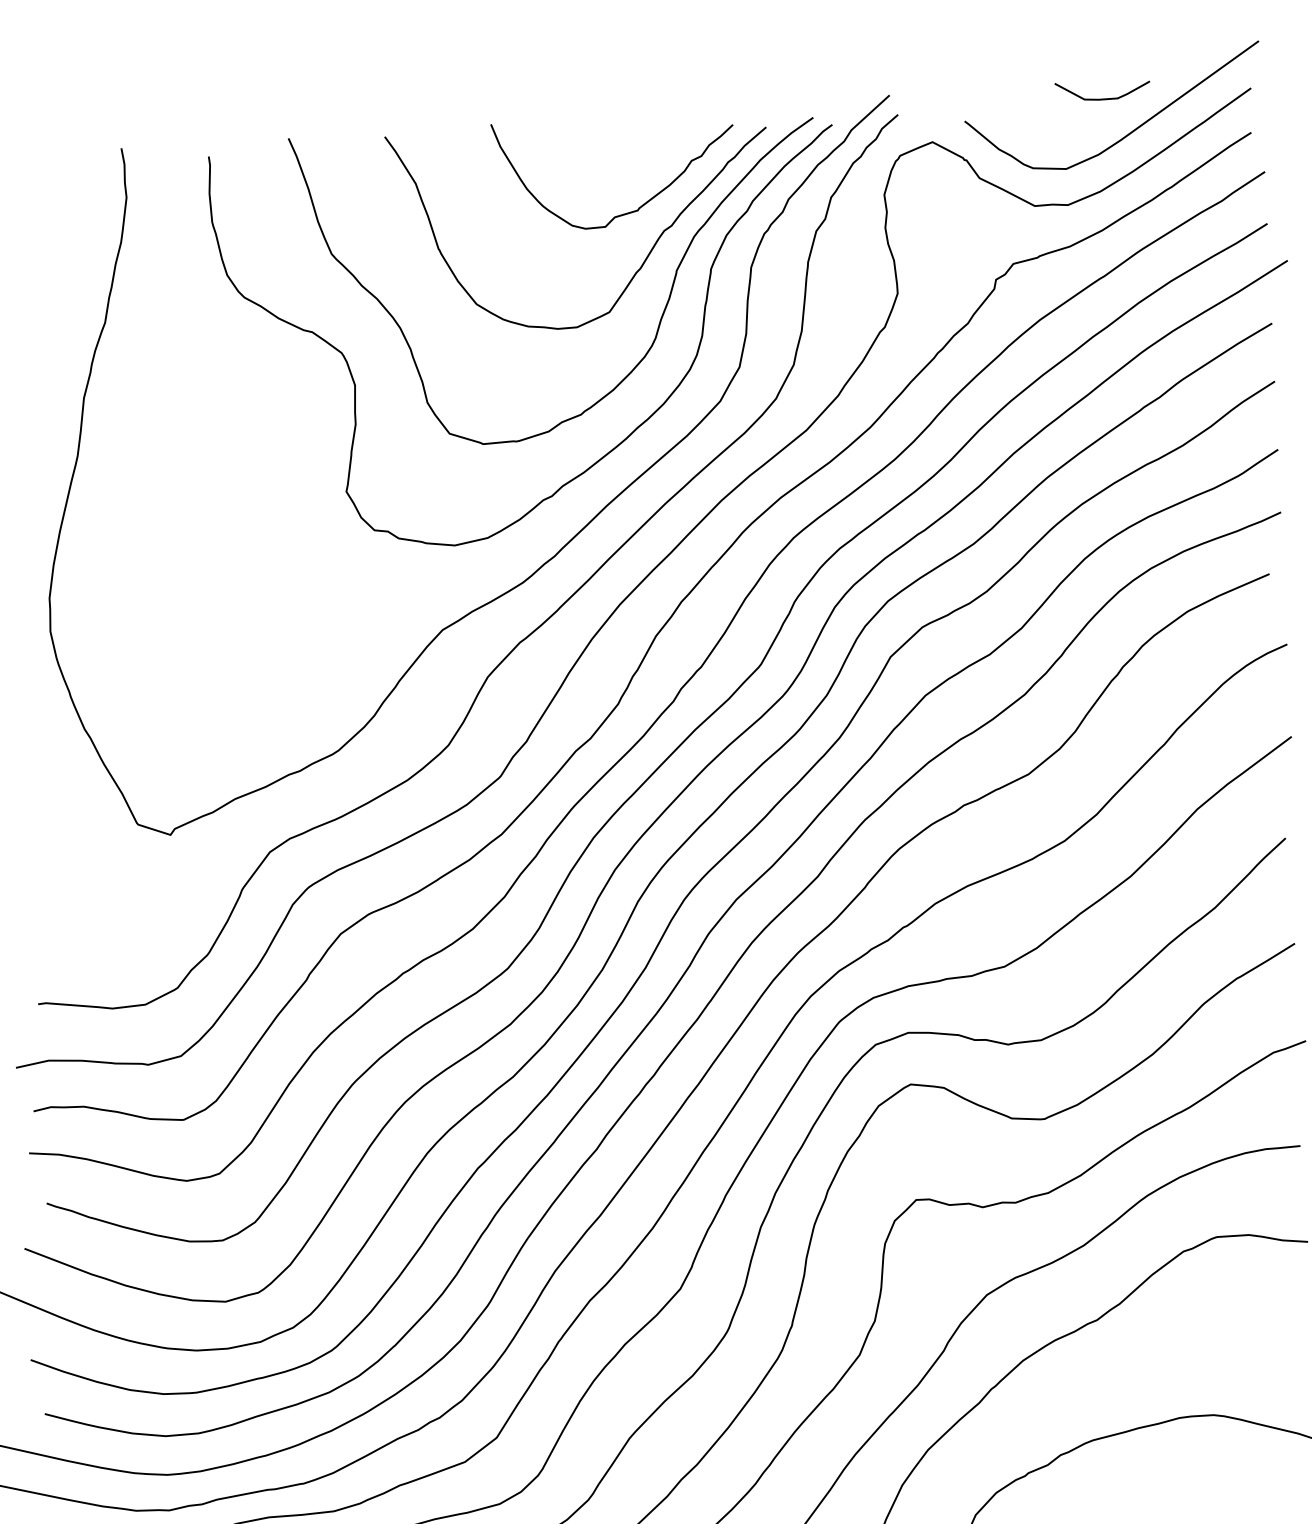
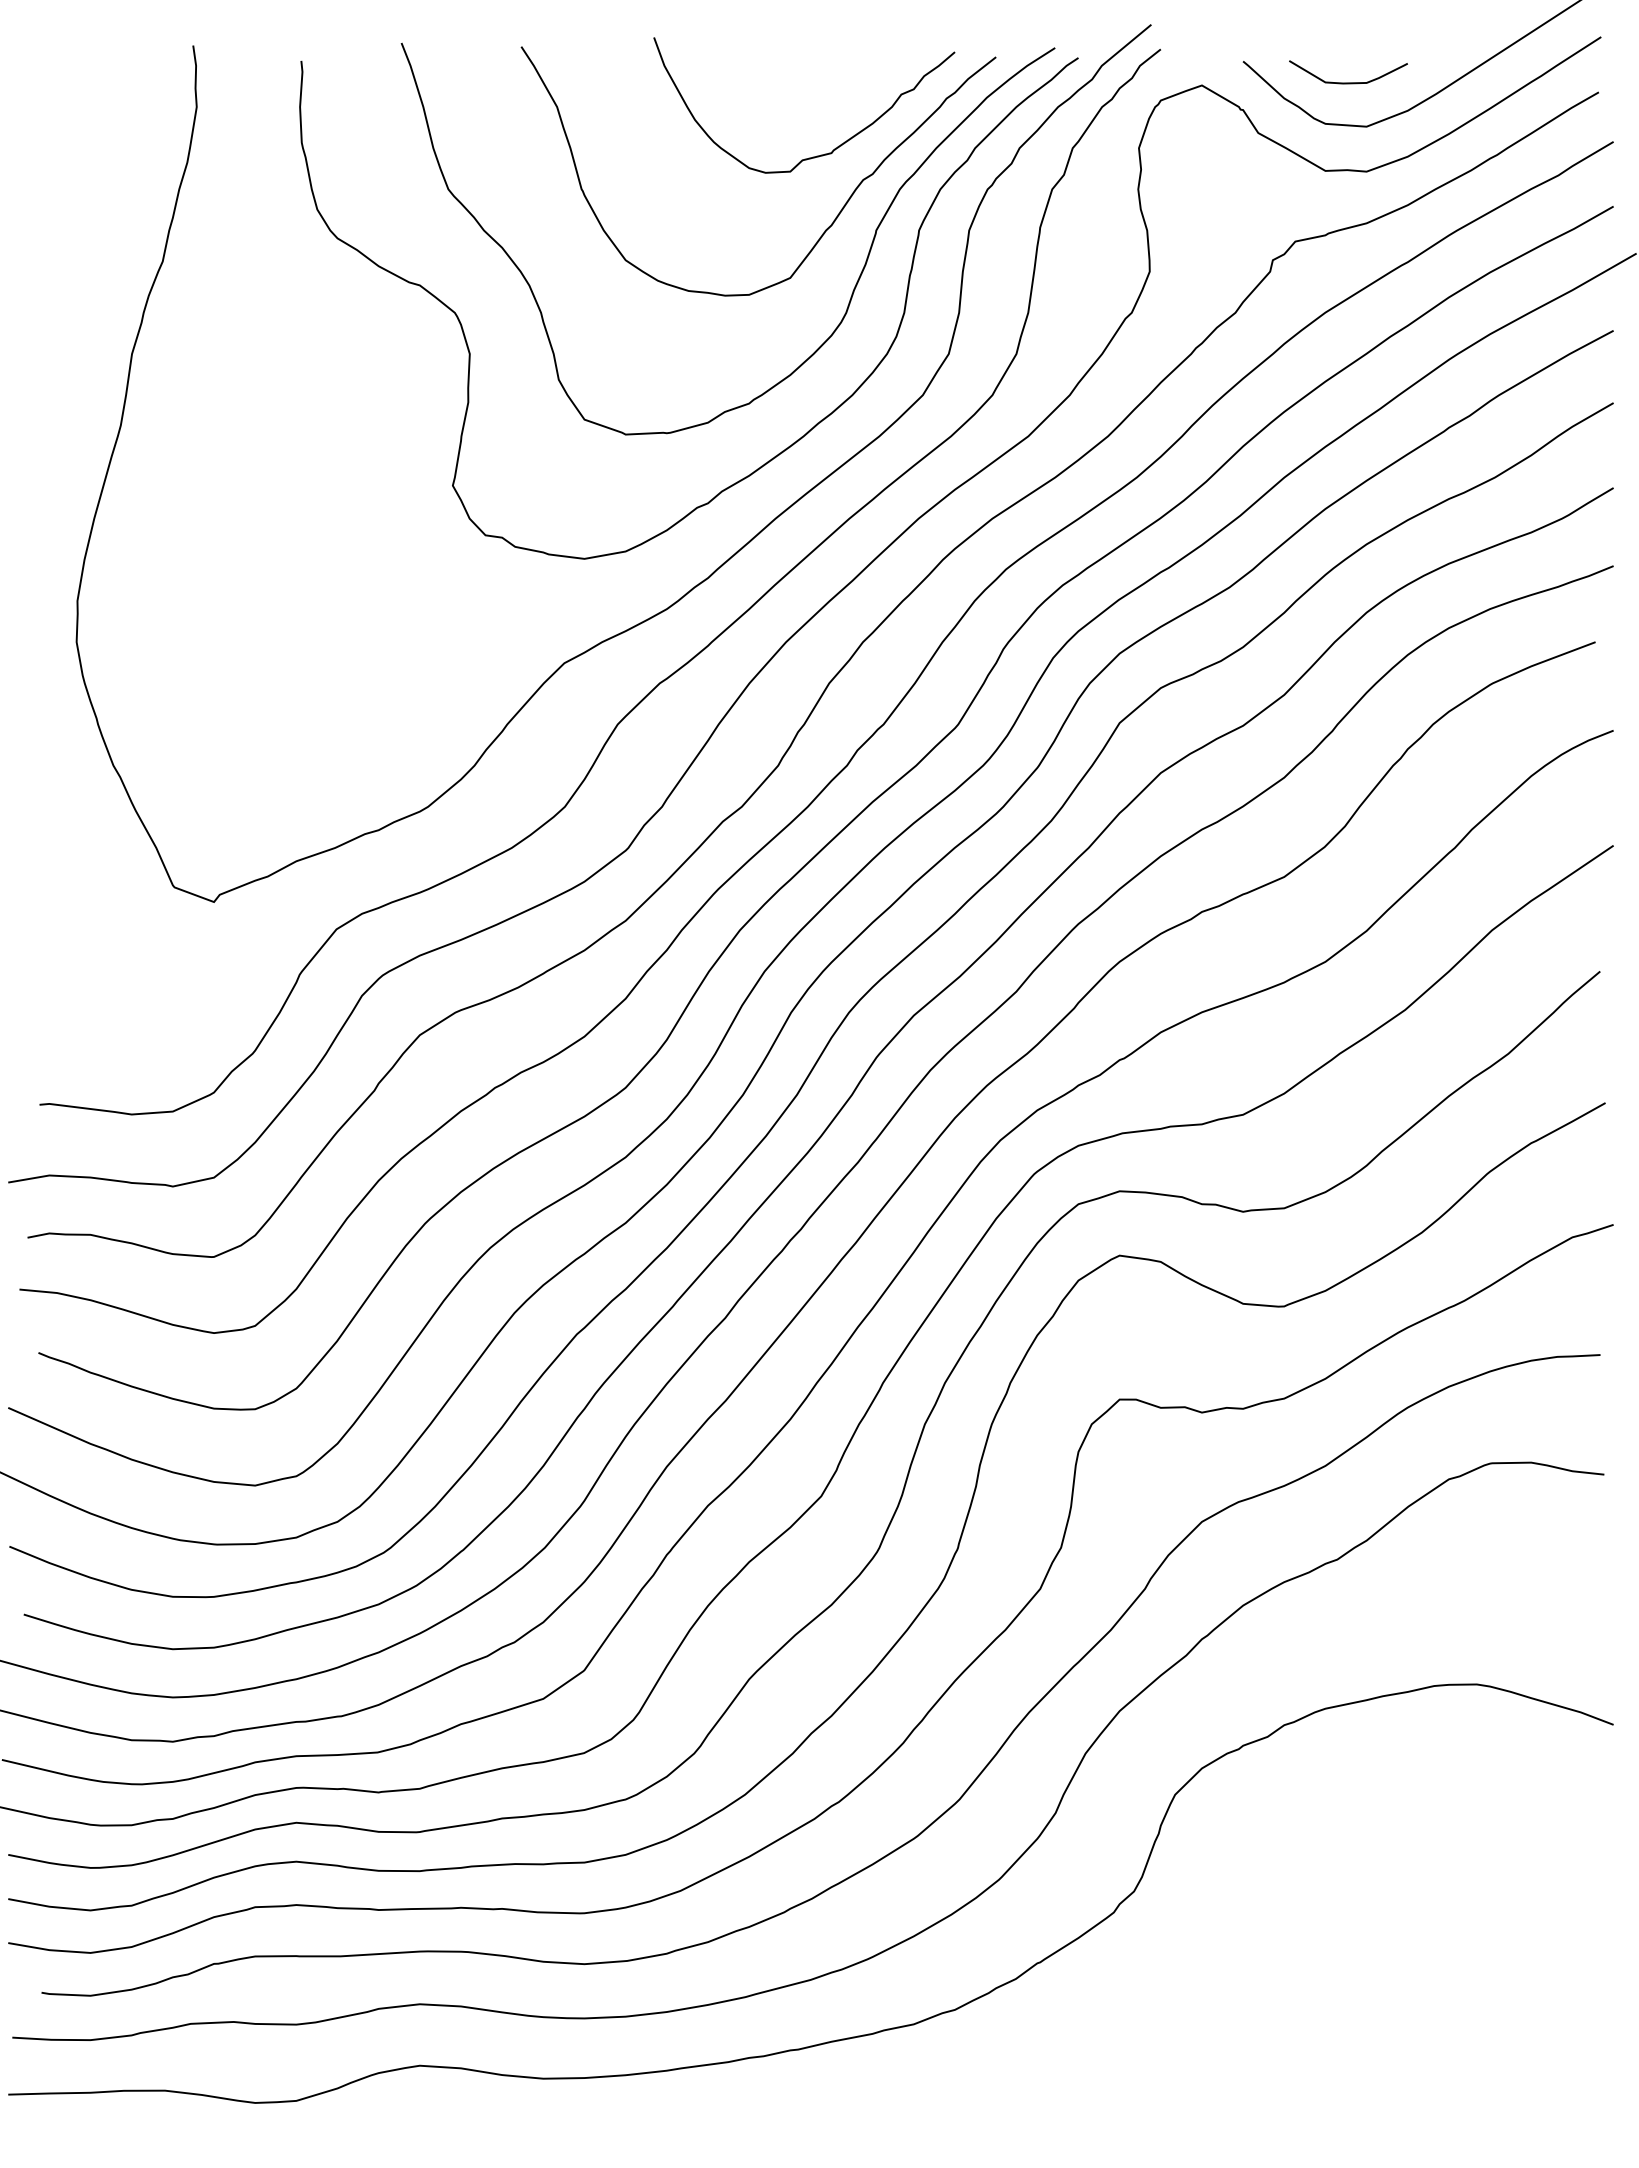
curve: (1103, 98) -> (1348, 82), moved

